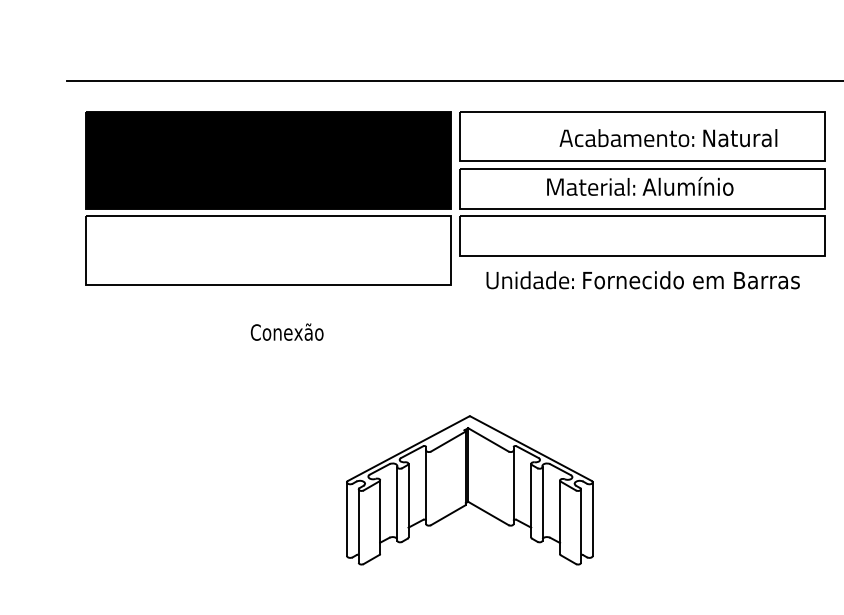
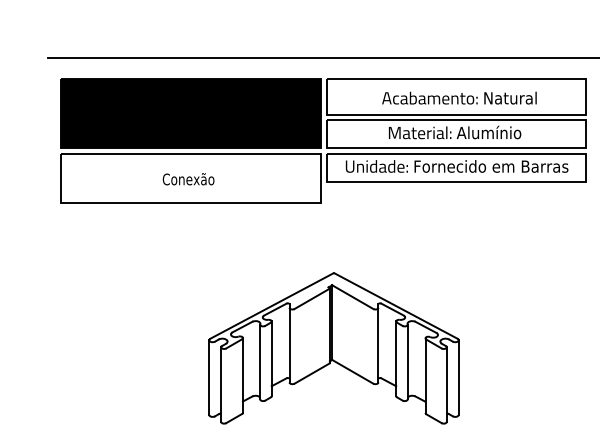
text: (668, 138) -> (459, 98), moved
text: (642, 280) -> (456, 166), moved
text: (286, 331) -> (188, 178), moved
part: (469, 490) -> (333, 348), size x1.43

